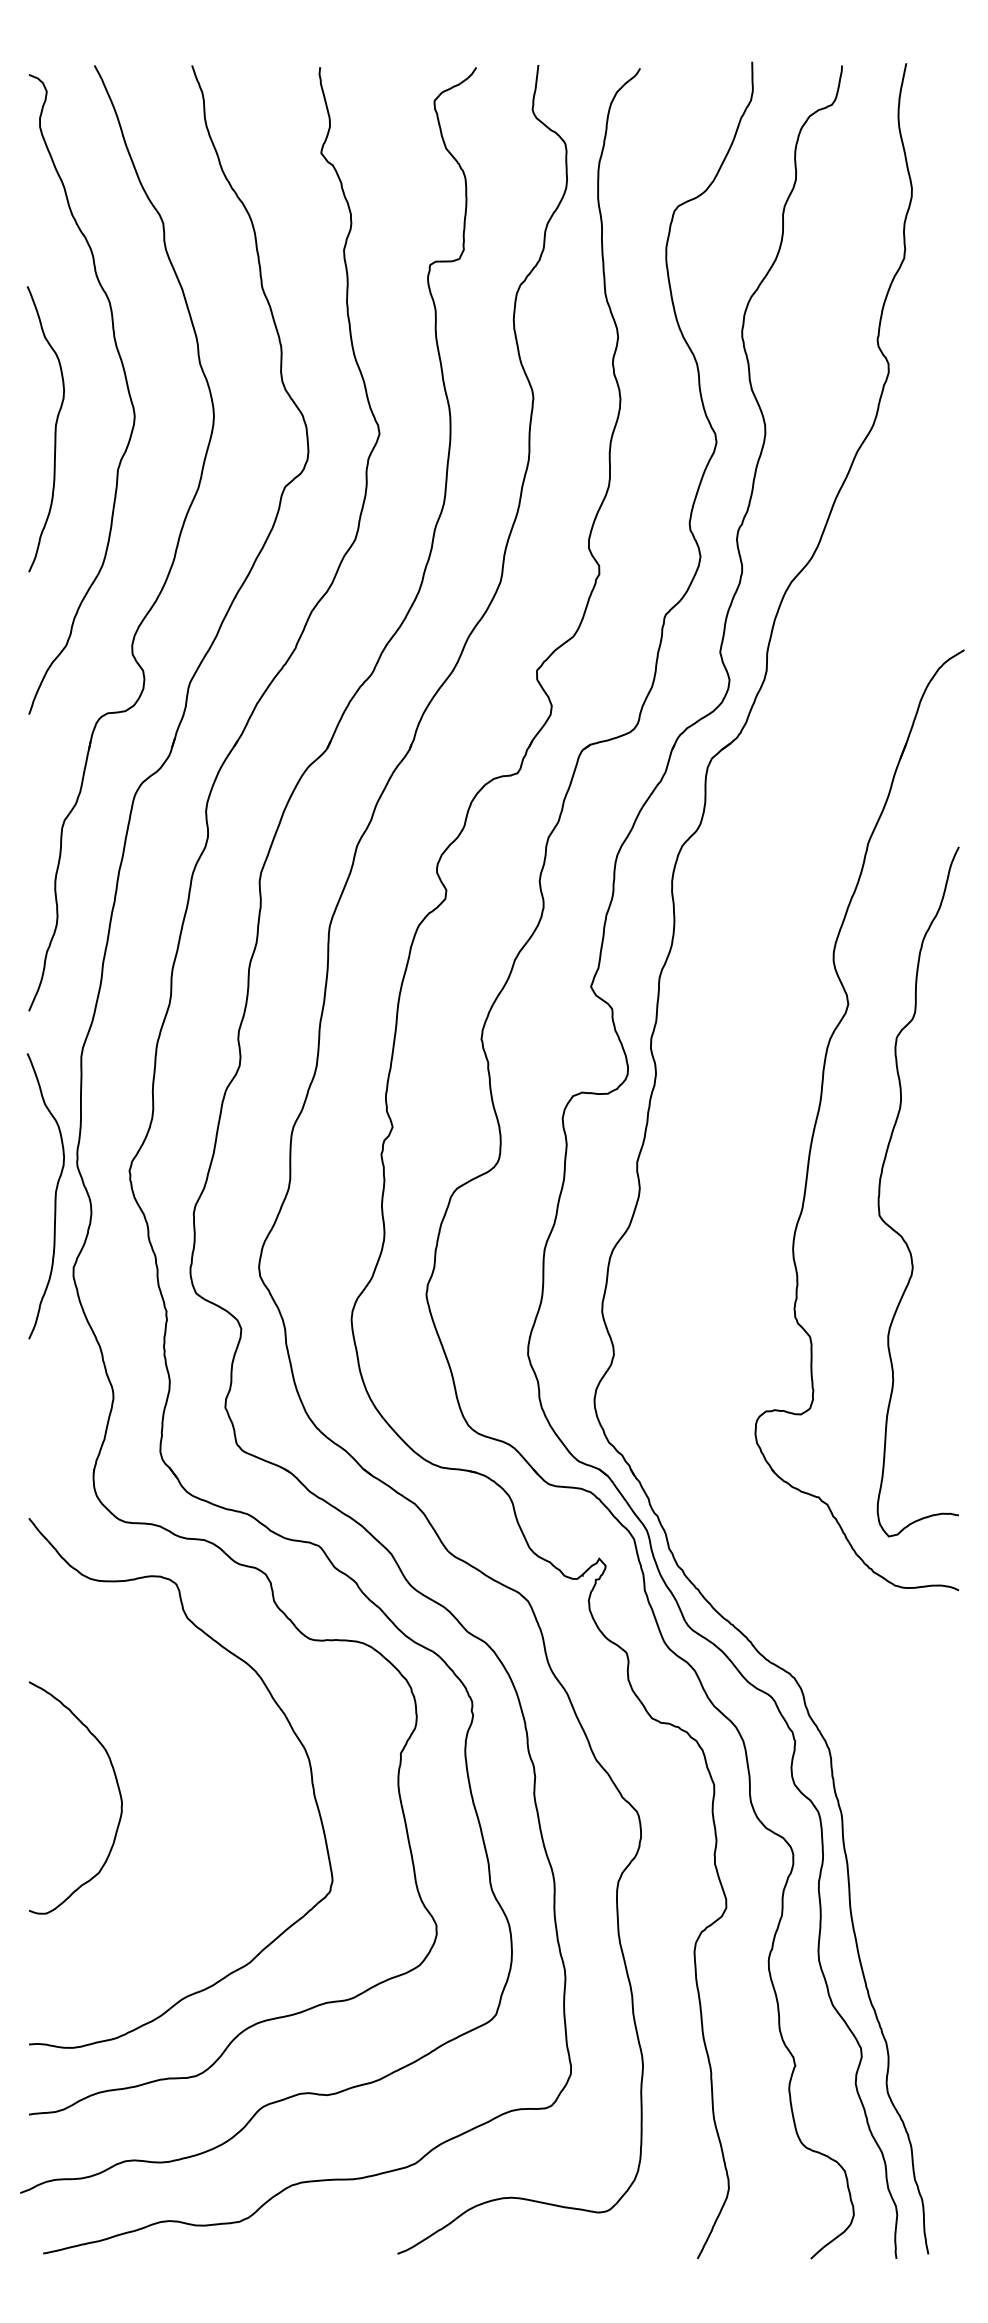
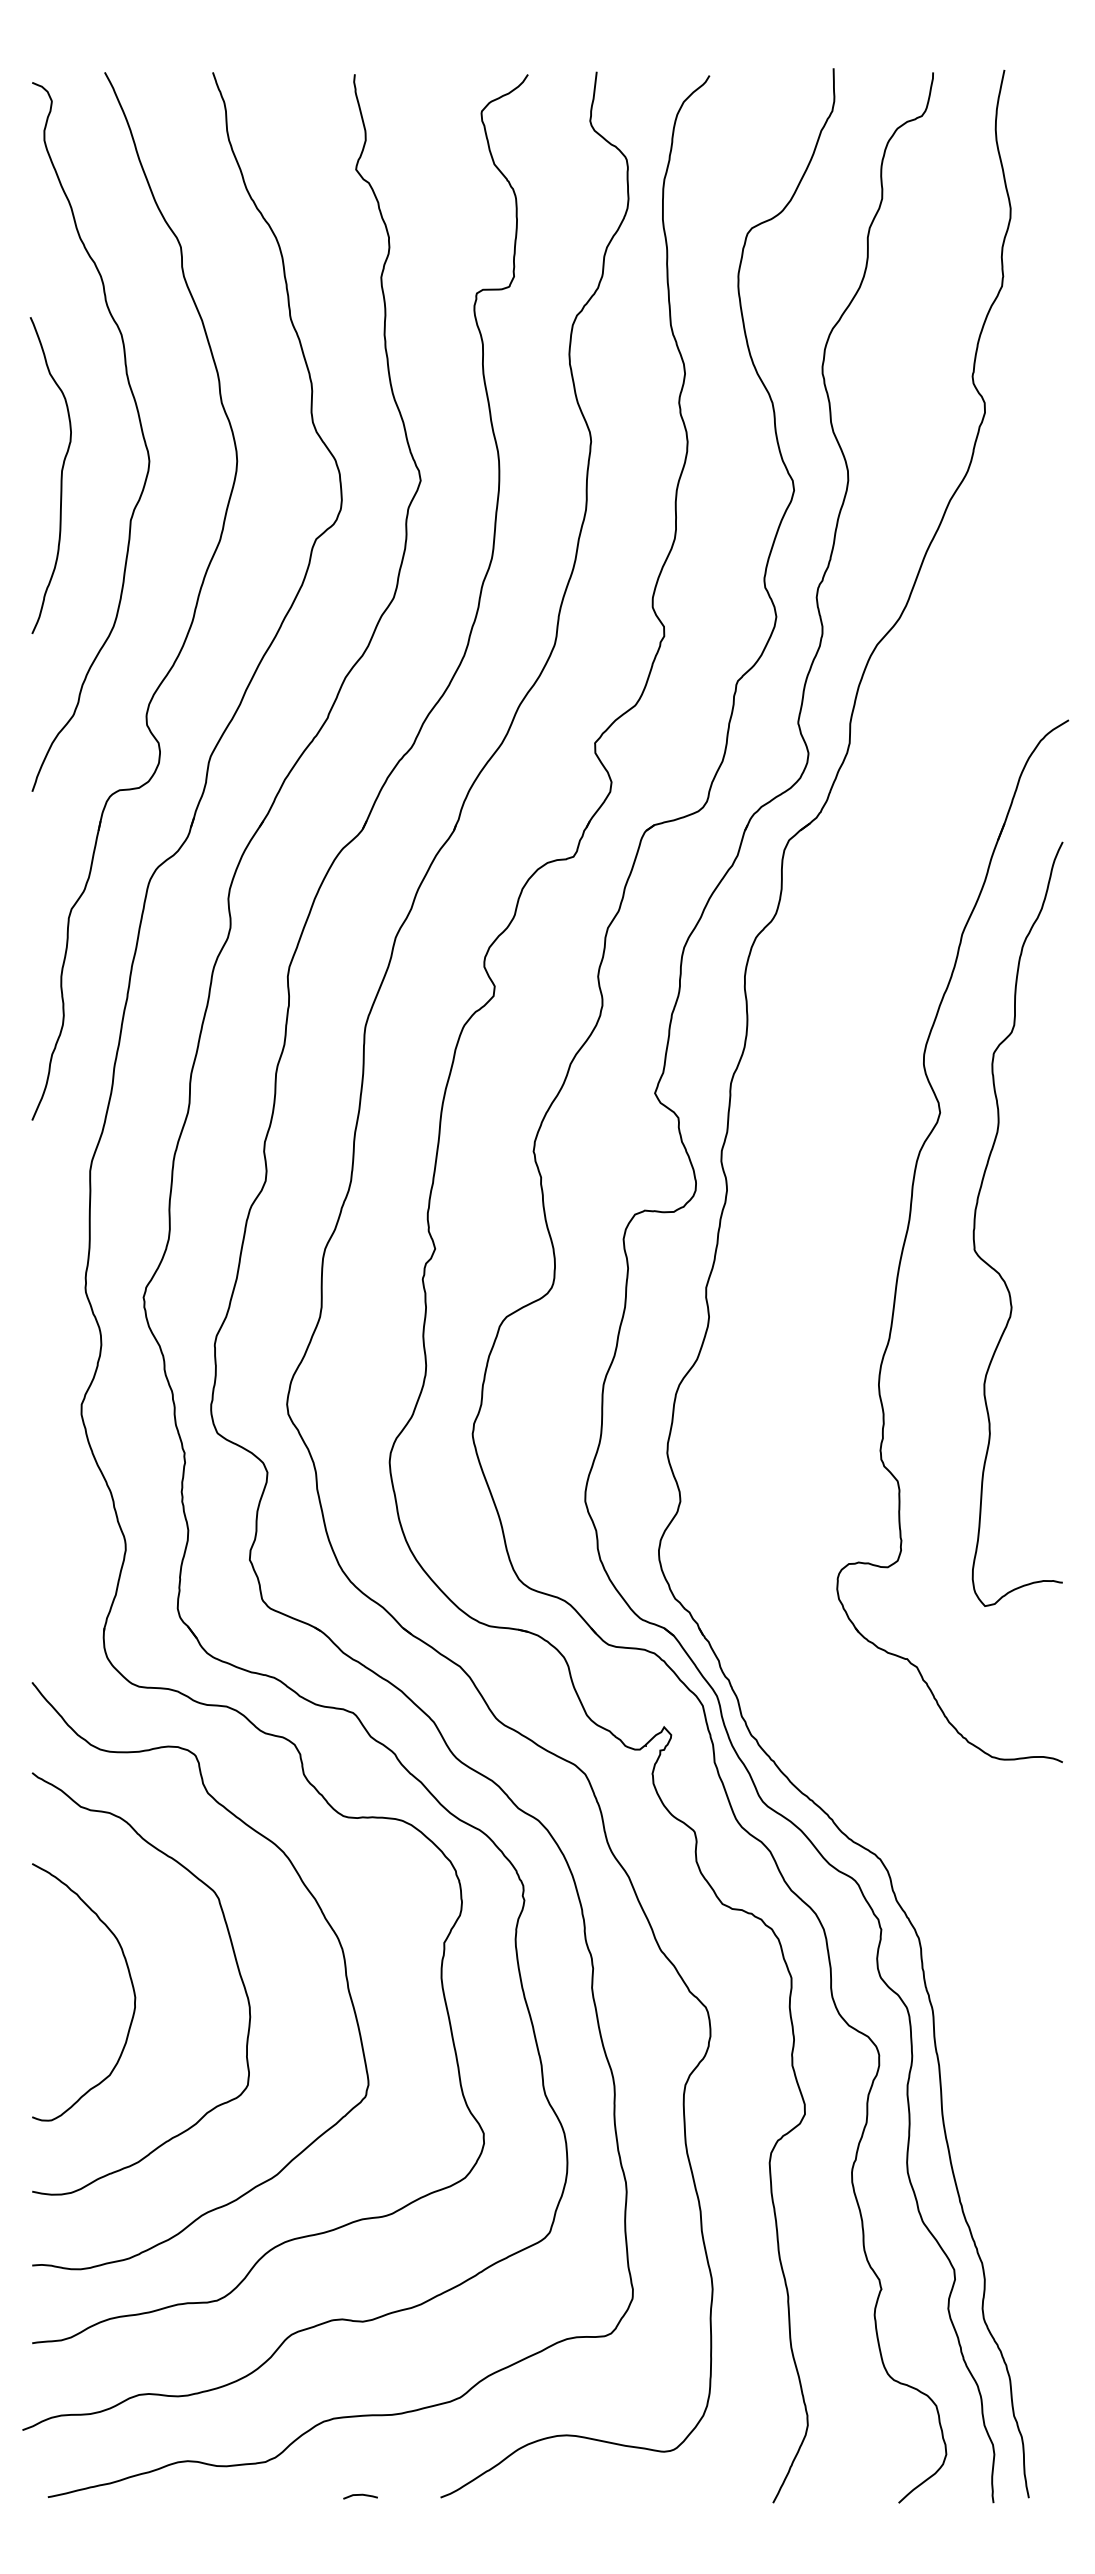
curve: (880, 1191) -> (975, 1223), moved
curve: (54, 1196) -> (60, 1325), removed
curve: (211, 1767) -> (234, 1958), added
line: (324, 2252) -> (359, 2496), added

